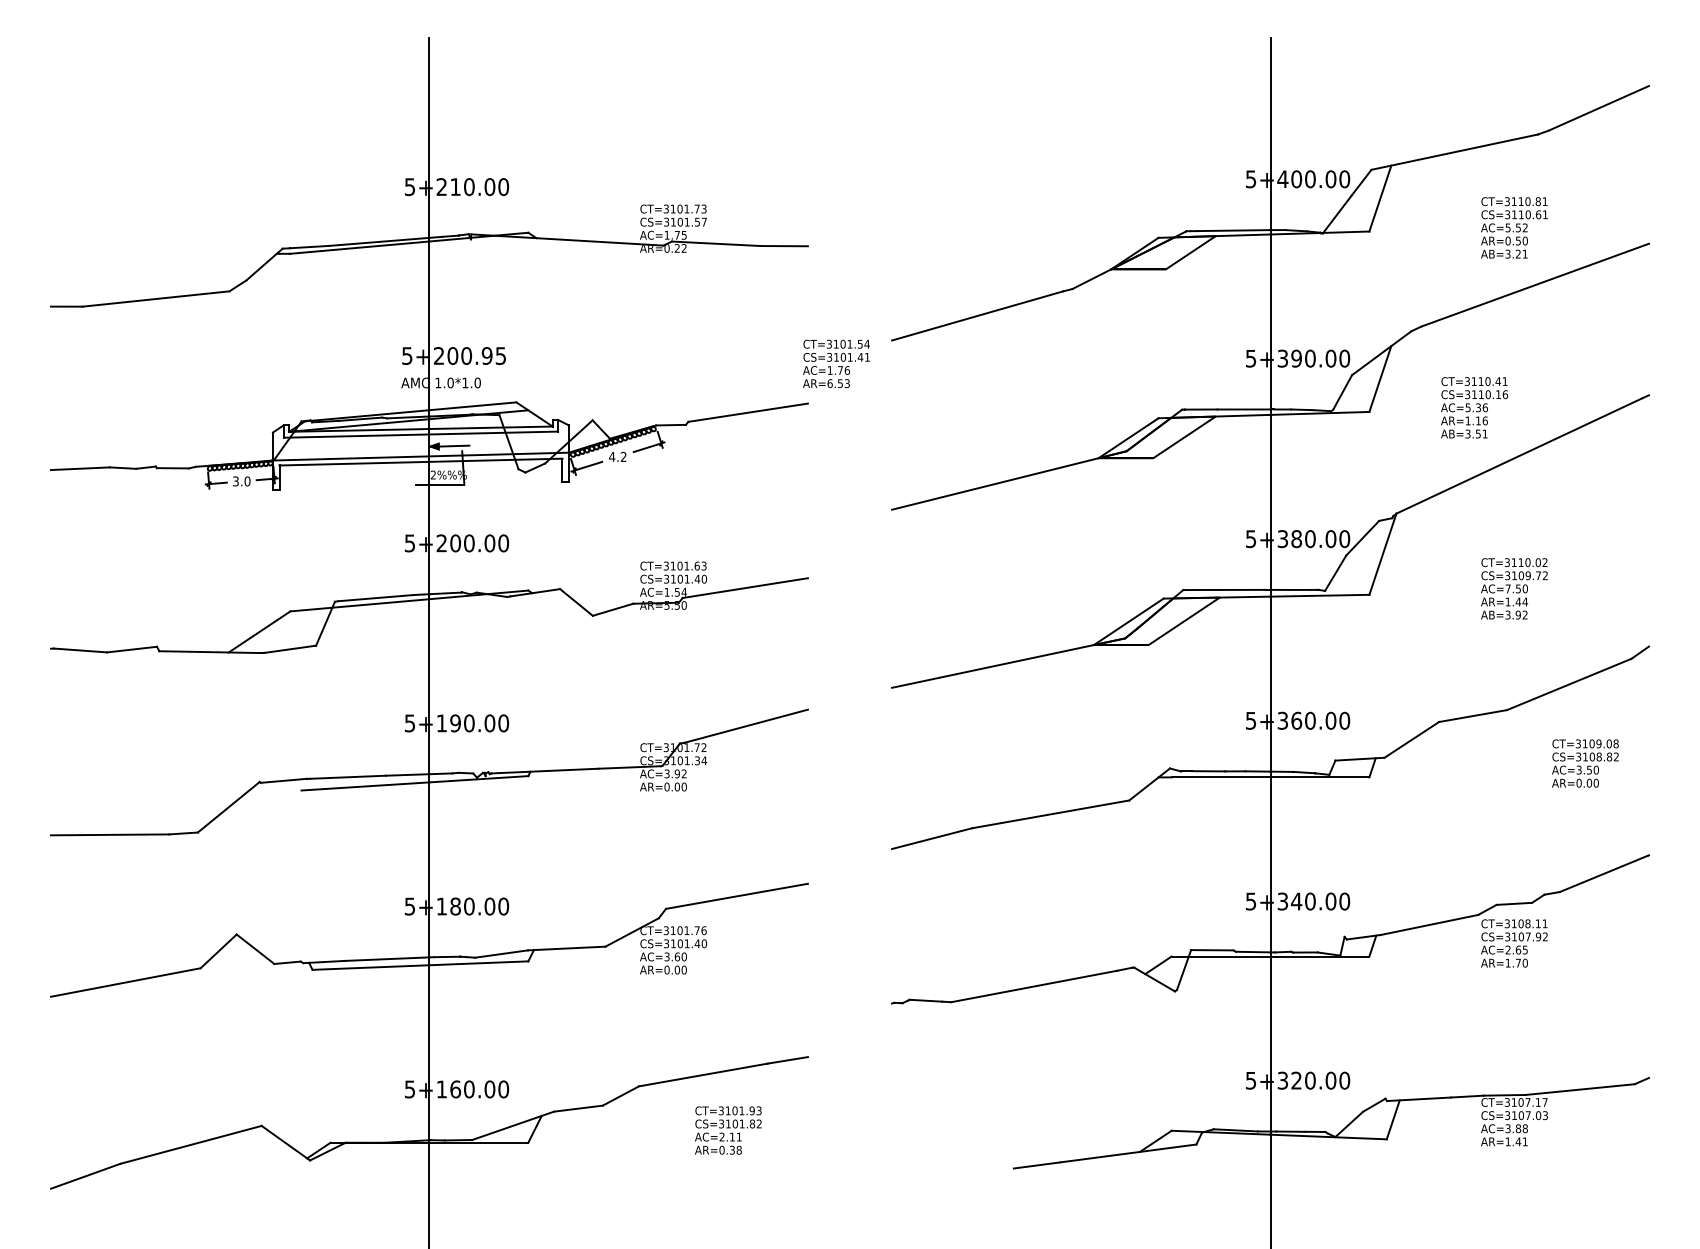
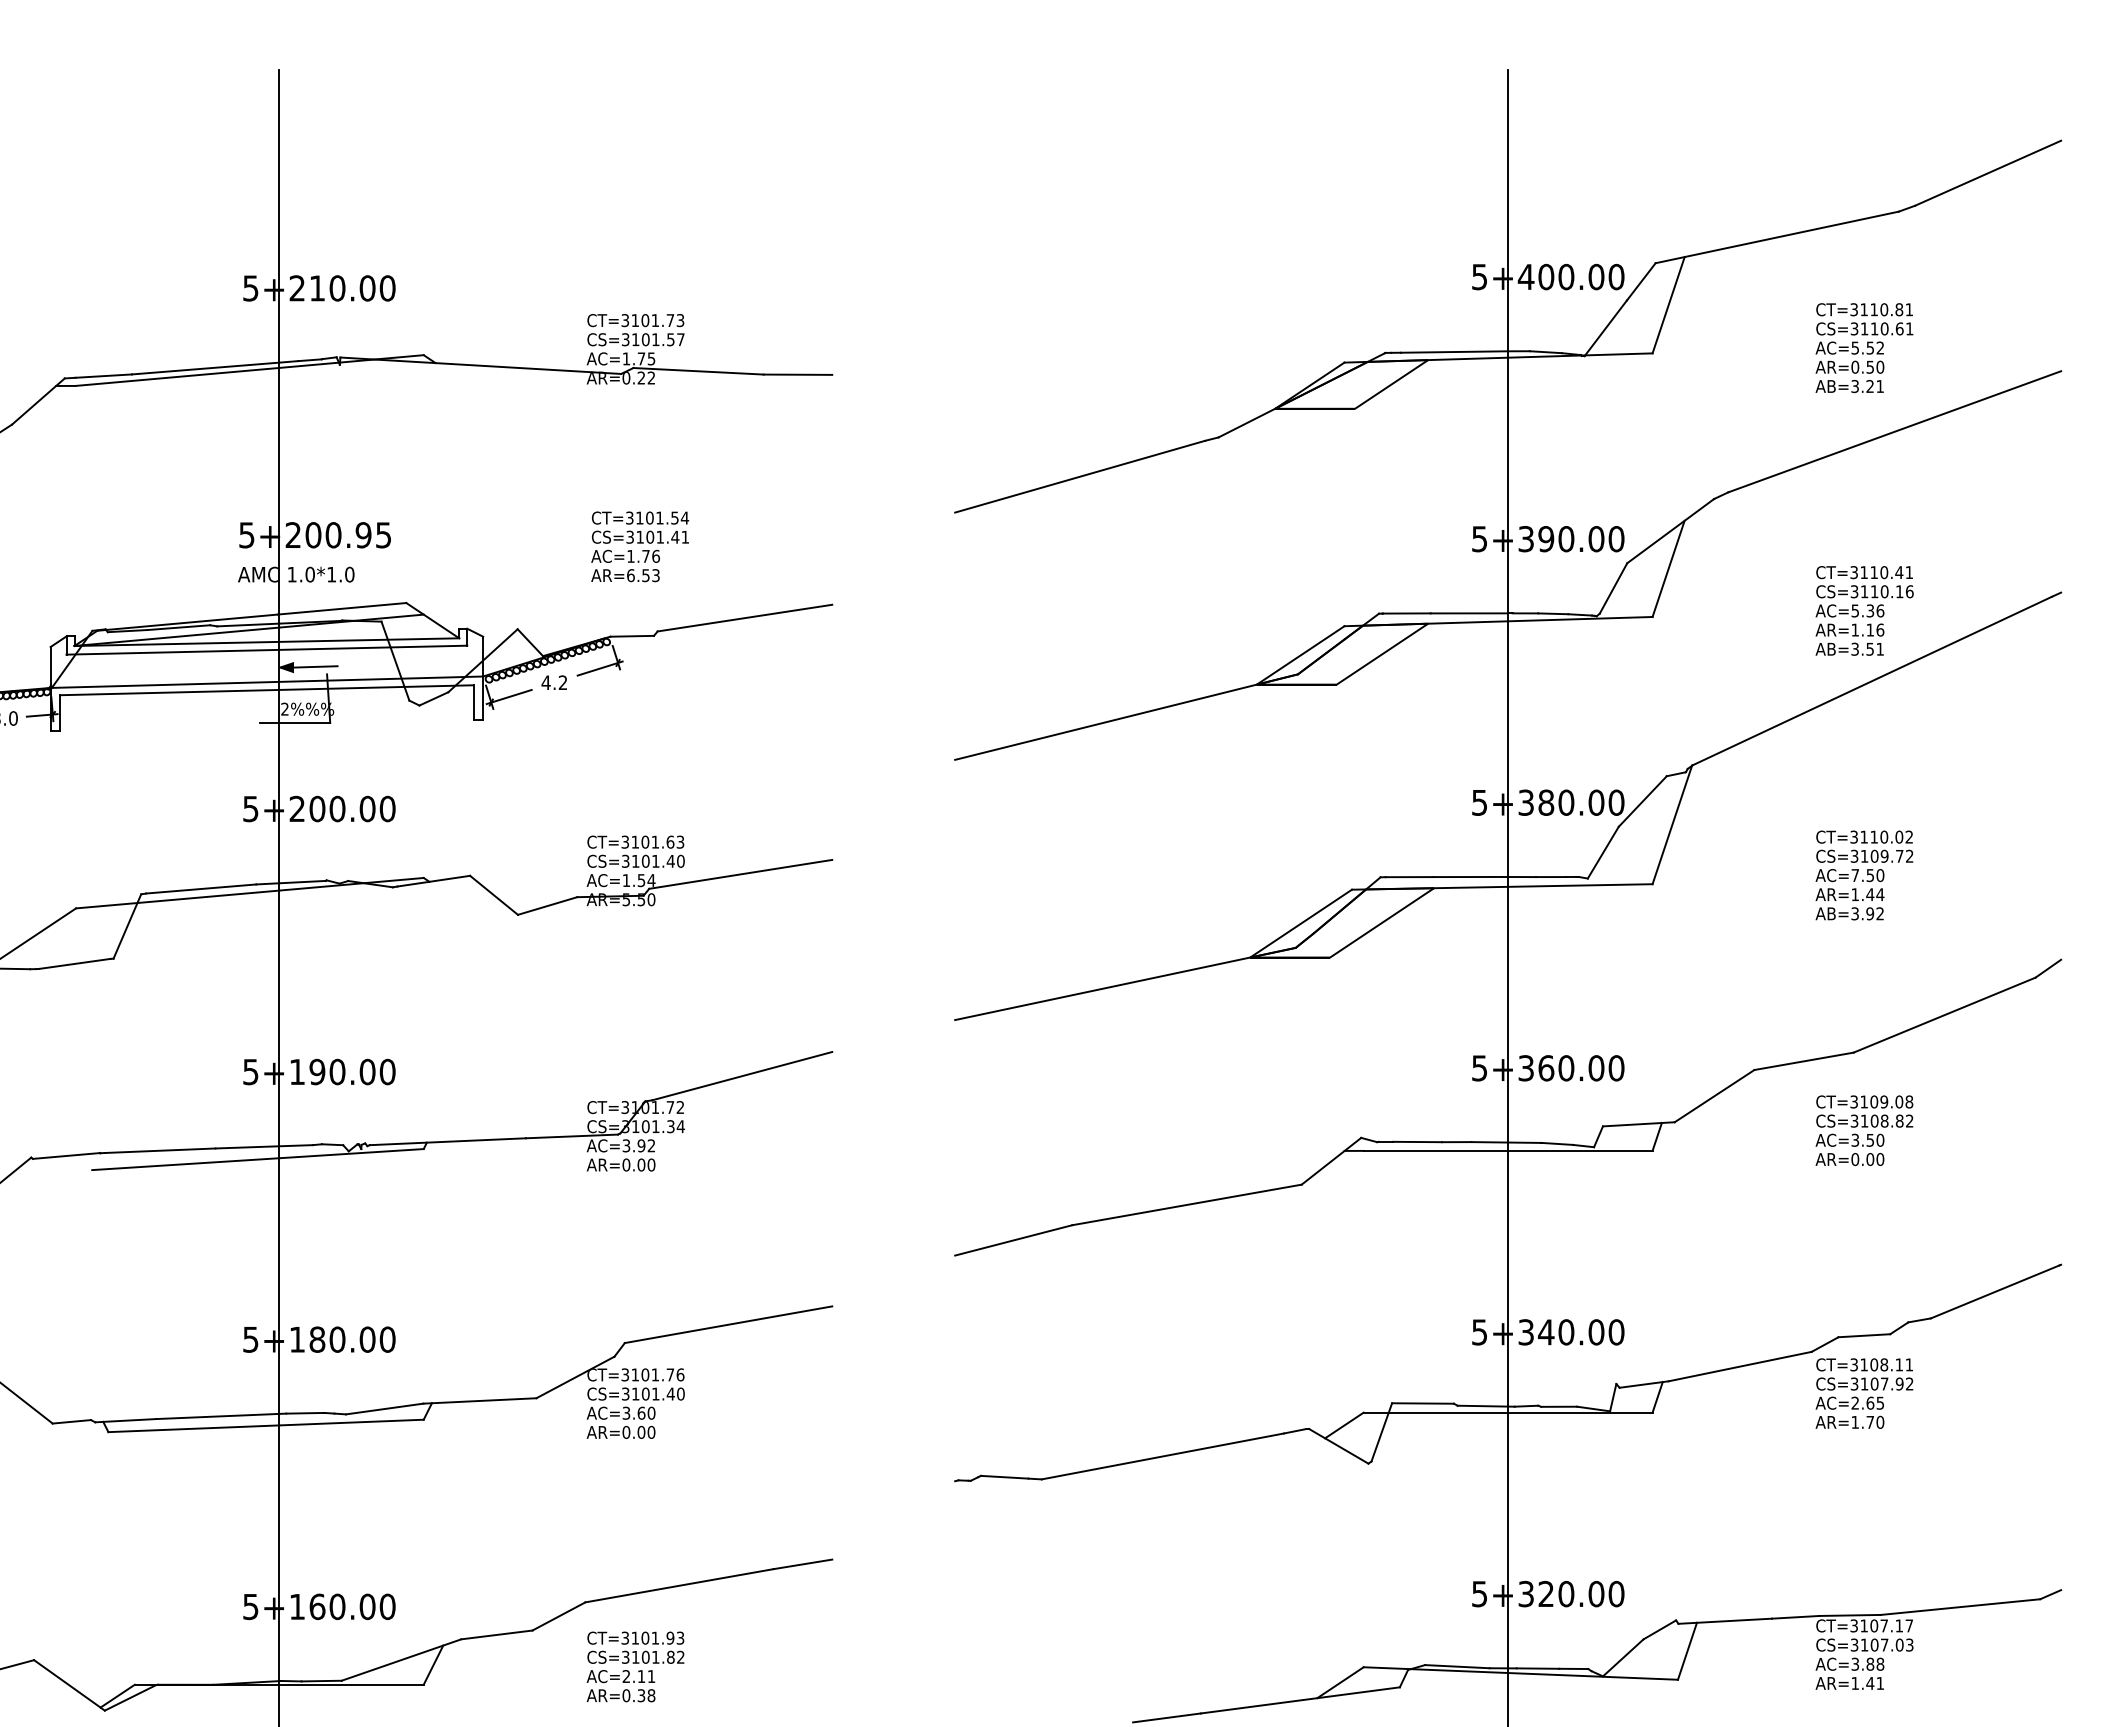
text: (836, 363) -> (640, 546), moved
text: (1474, 407) -> (1864, 610), moved
text: (1585, 763) -> (1864, 1130), moved
text: (728, 1130) -> (635, 1666), moved

